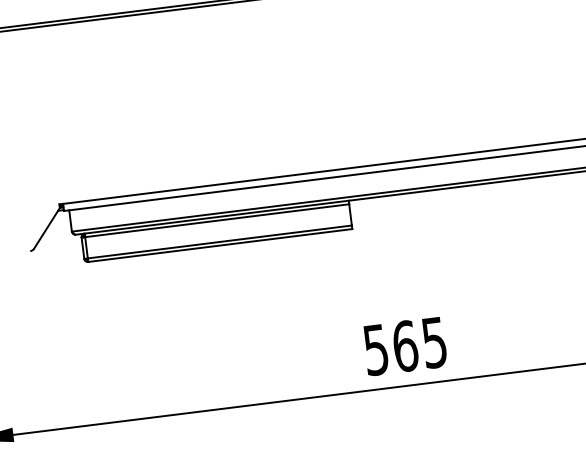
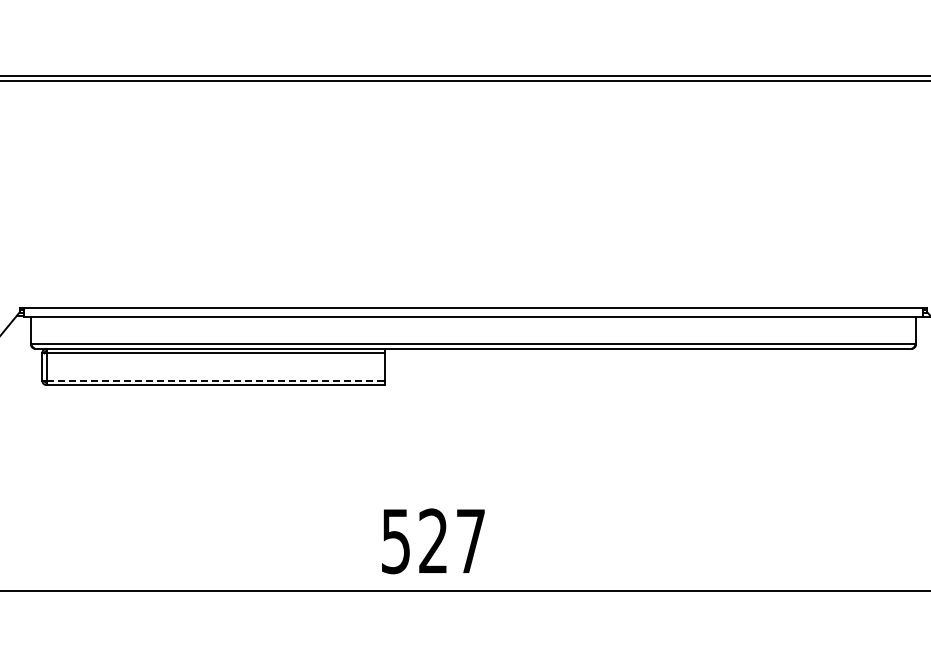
line: (220, 241) -> (216, 380), solid -> dashed
text: (419, 344) -> (451, 541), 565 -> 527

